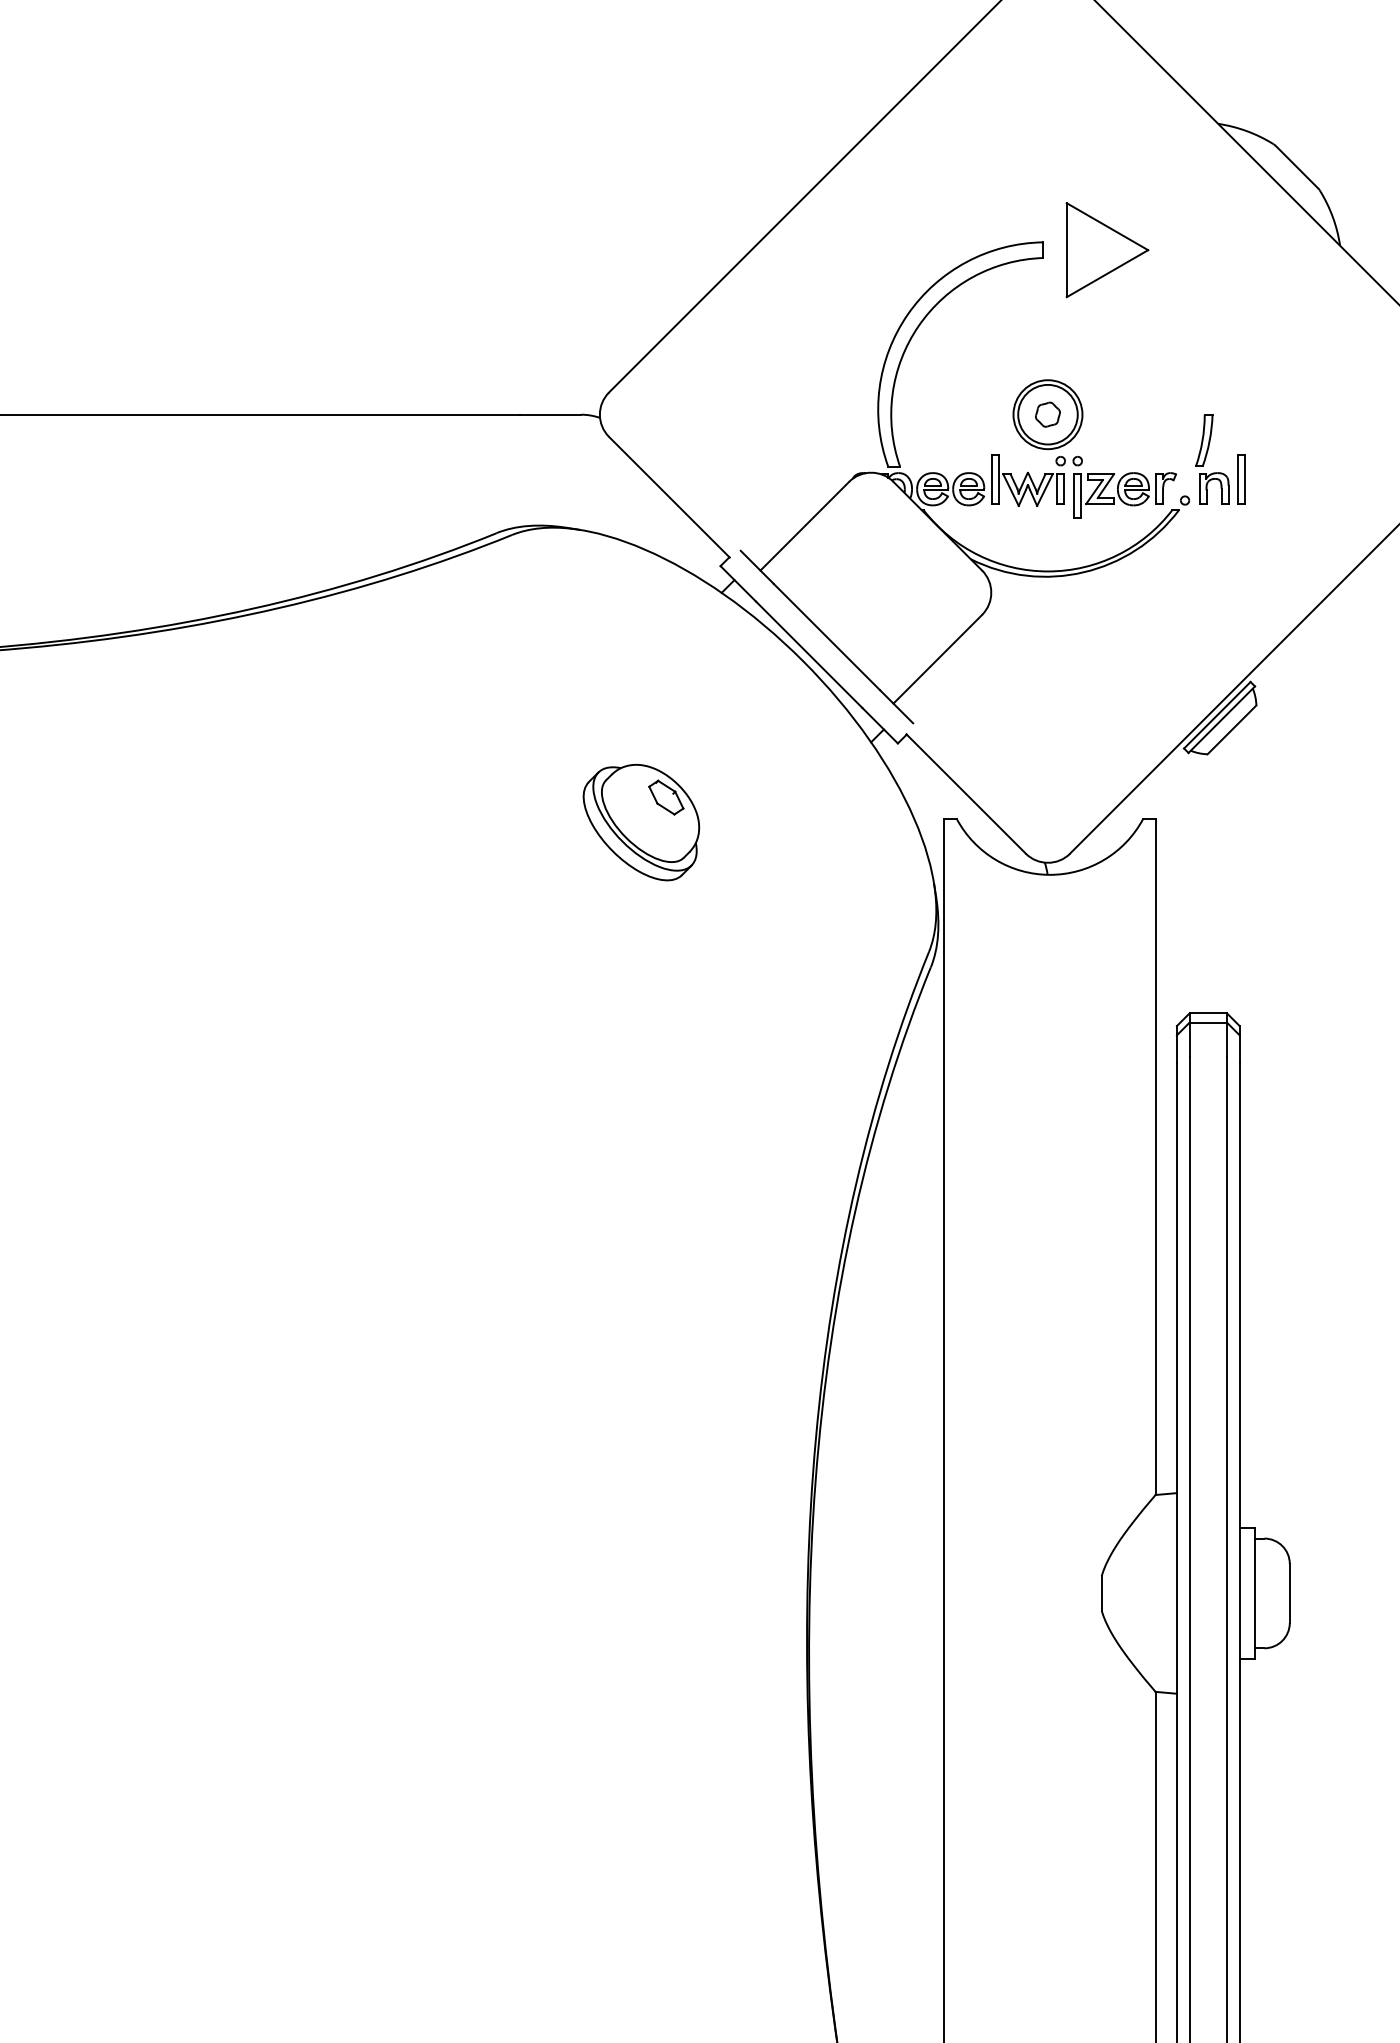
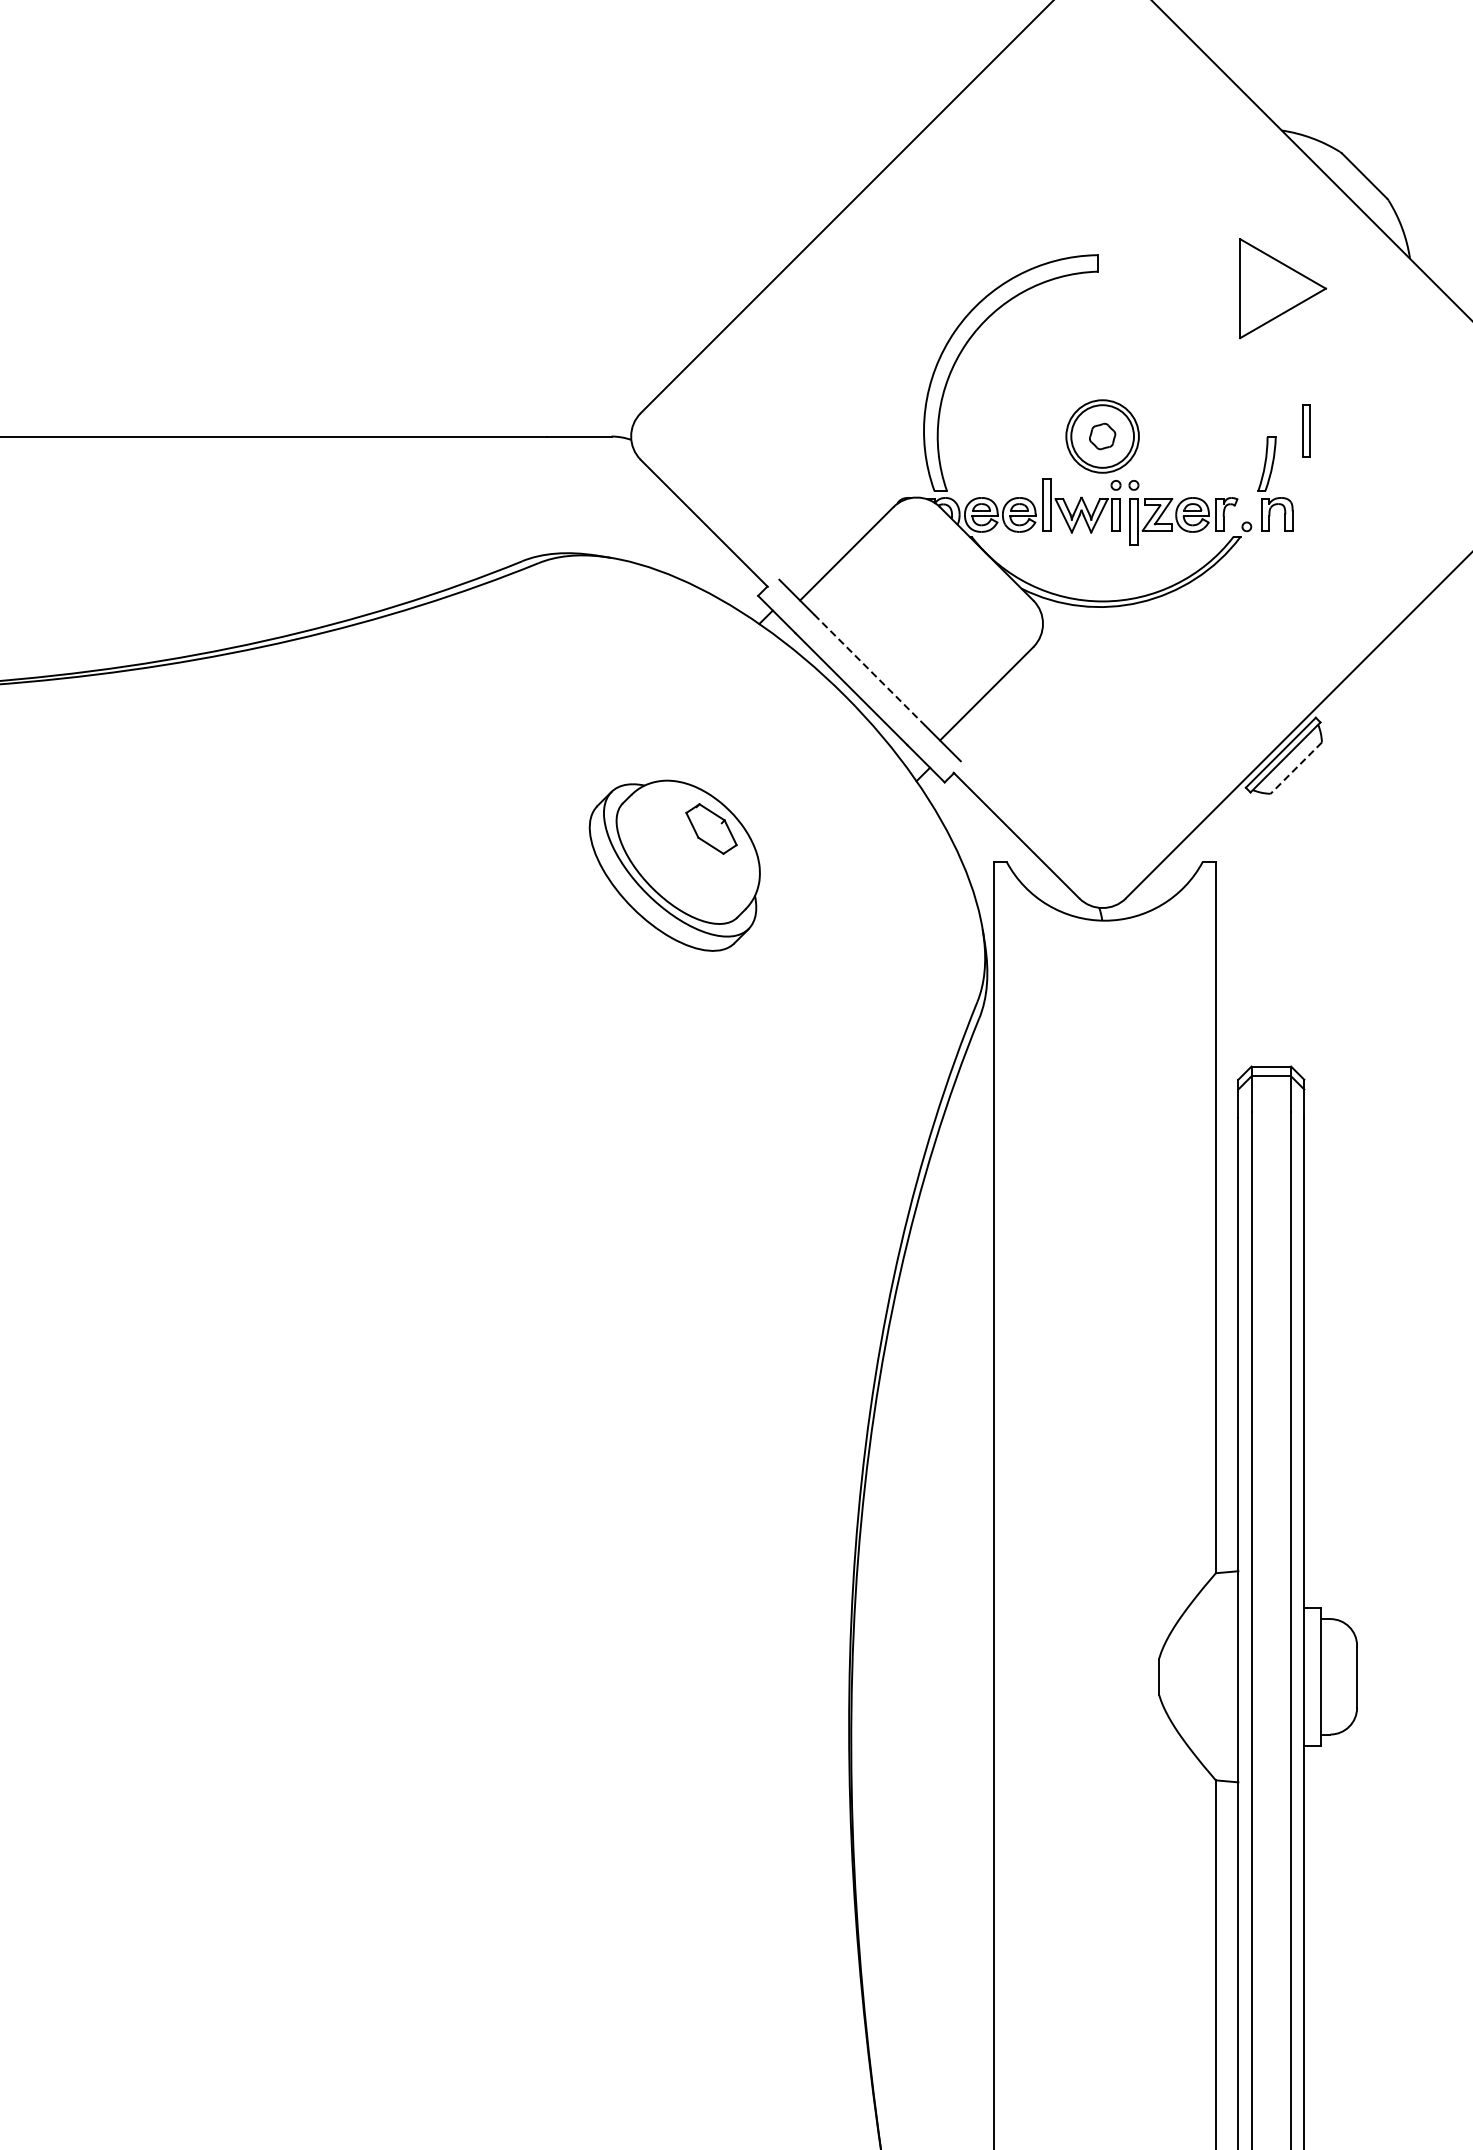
part: (1107, 250) -> (1283, 289), moved
part: (1241, 479) -> (1306, 431), moved
line: (827, 637) -> (870, 670), solid -> dashed
line: (1231, 730) -> (1295, 768), solid -> dashed
part: (641, 822) -> (674, 865), size x1.4

